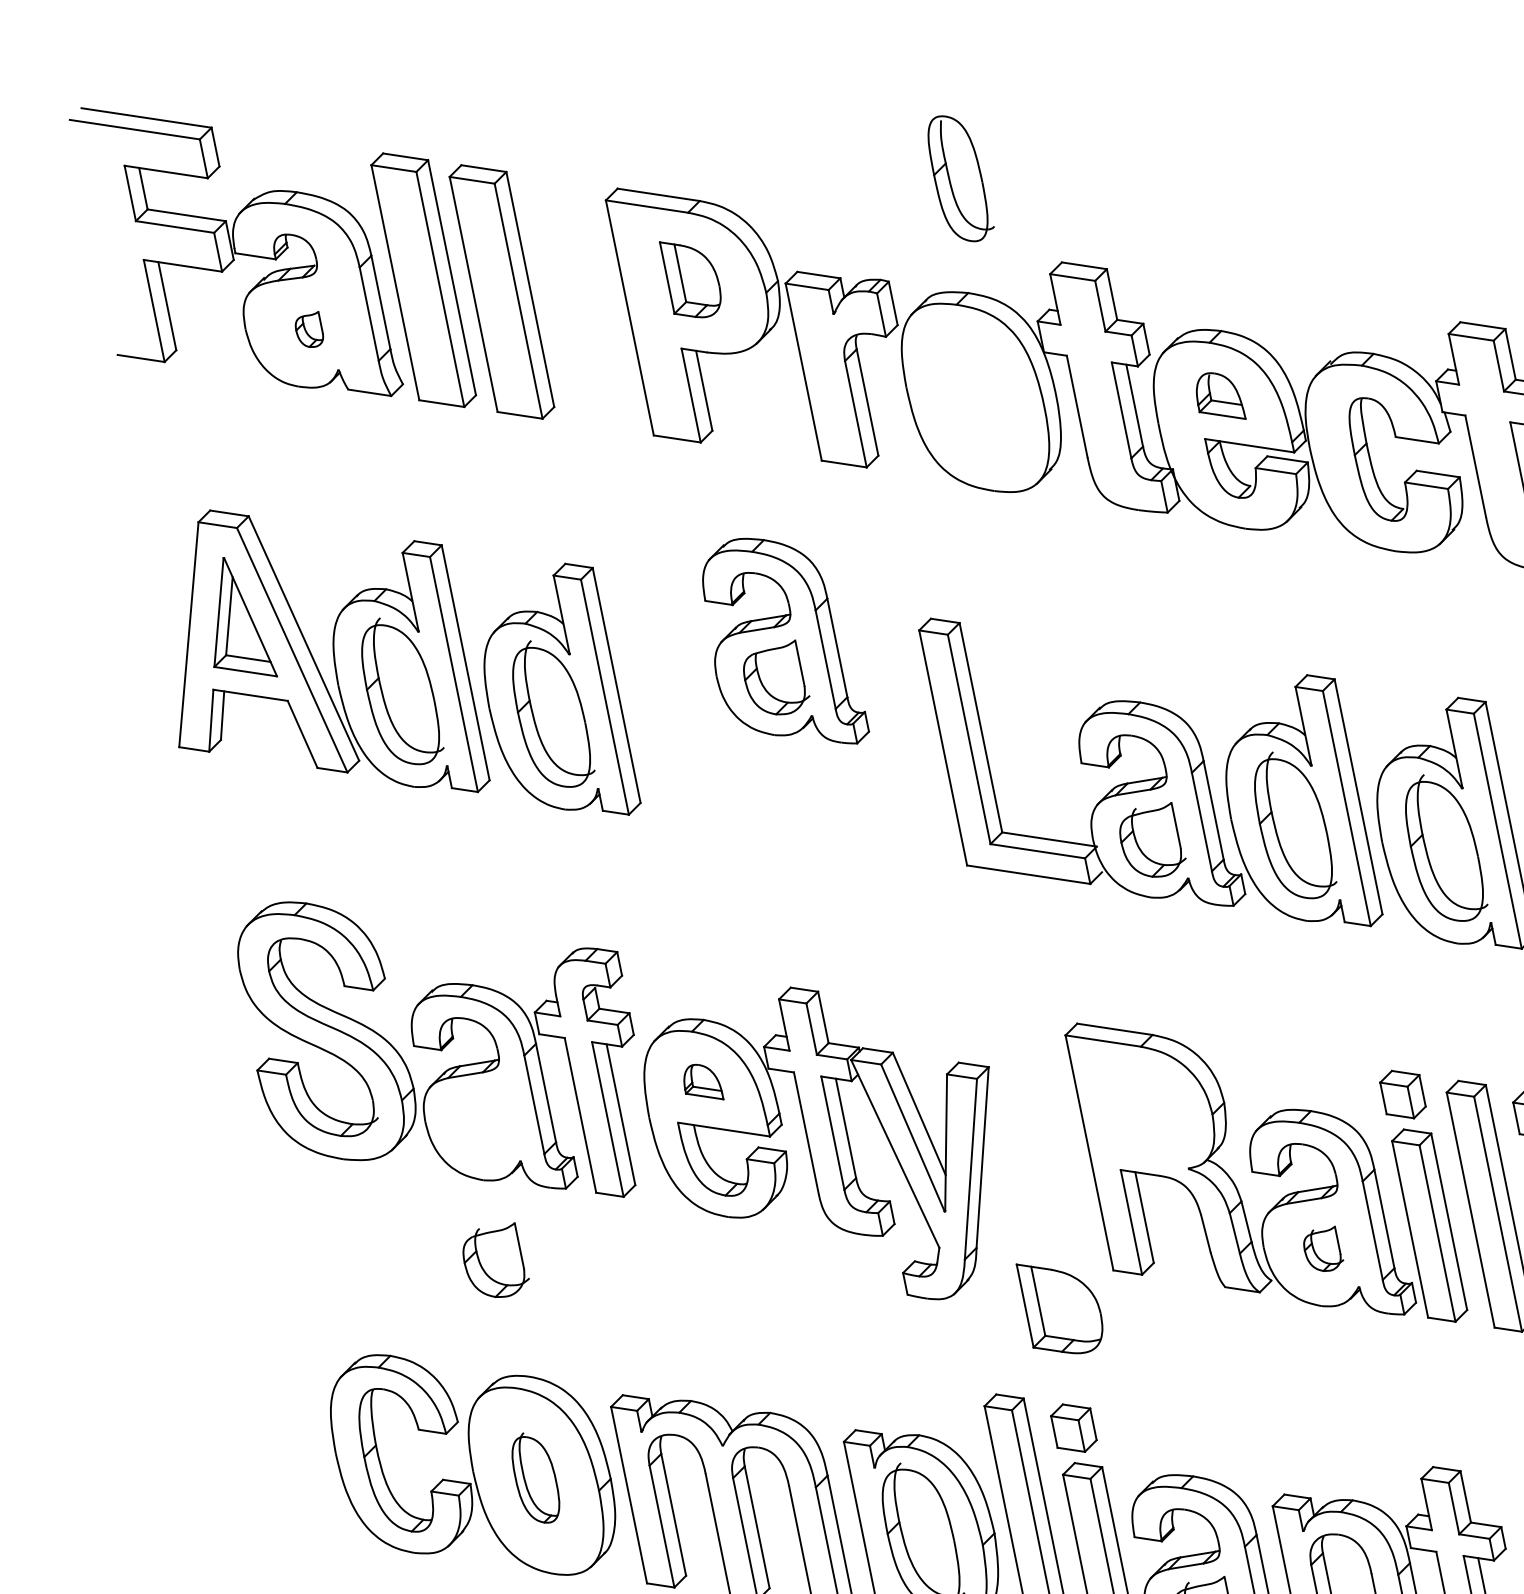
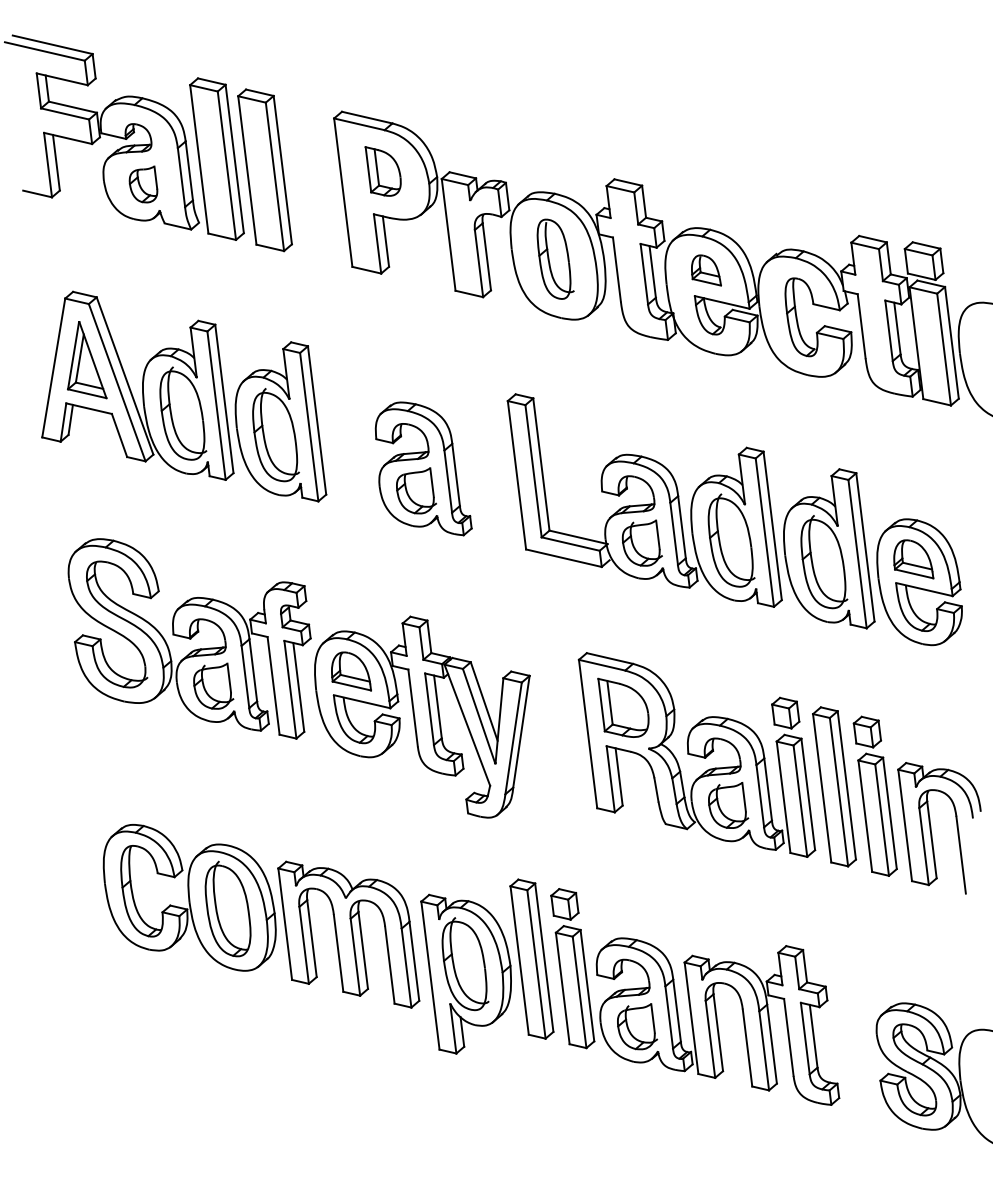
part: (960, 177) -> (555, 258), moved
part: (309, 329) -> (143, 184), size x1.67
part: (784, 641) -> (423, 468), moved
part: (703, 1082) -> (351, 671), size x1.67
part: (1323, 1249) -> (728, 805), size x1.67
part: (495, 1259) -> (213, 685), moved
part: (1060, 1307) -> (623, 707), moved
part: (534, 1477) -> (227, 908), size x1.67

